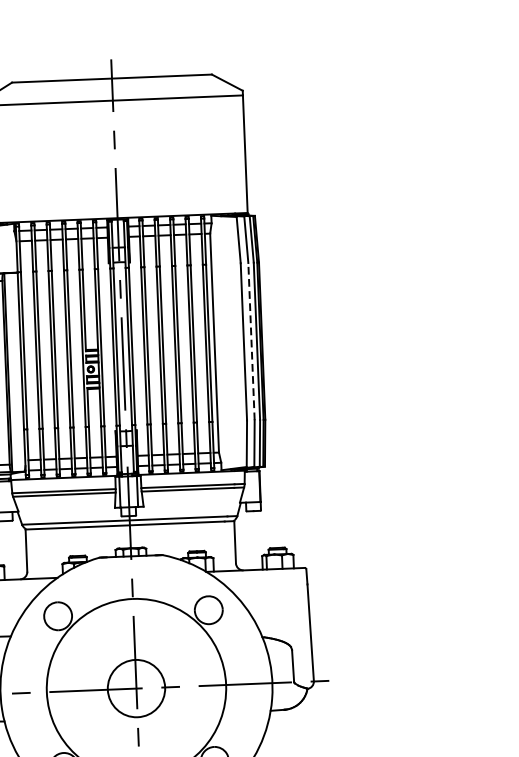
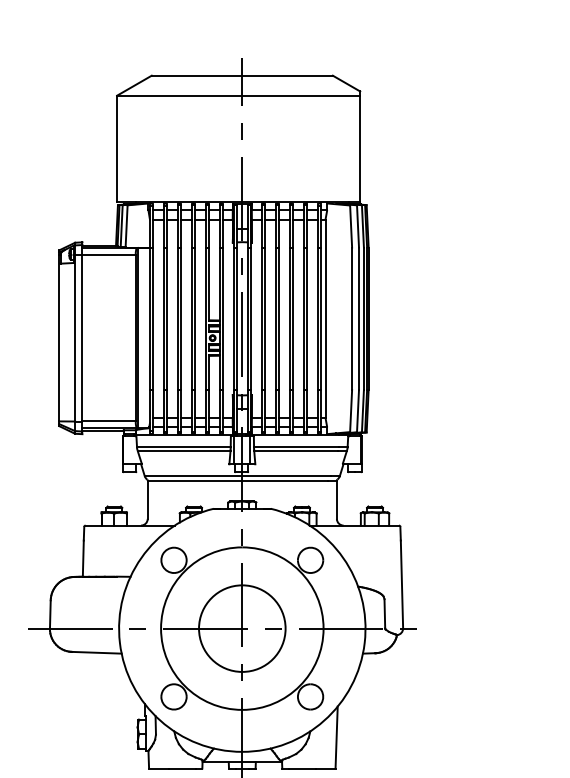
line: (252, 341) -> (359, 318), dashed -> solid
circle: (136, 688) -> (242, 628), size x1.67

